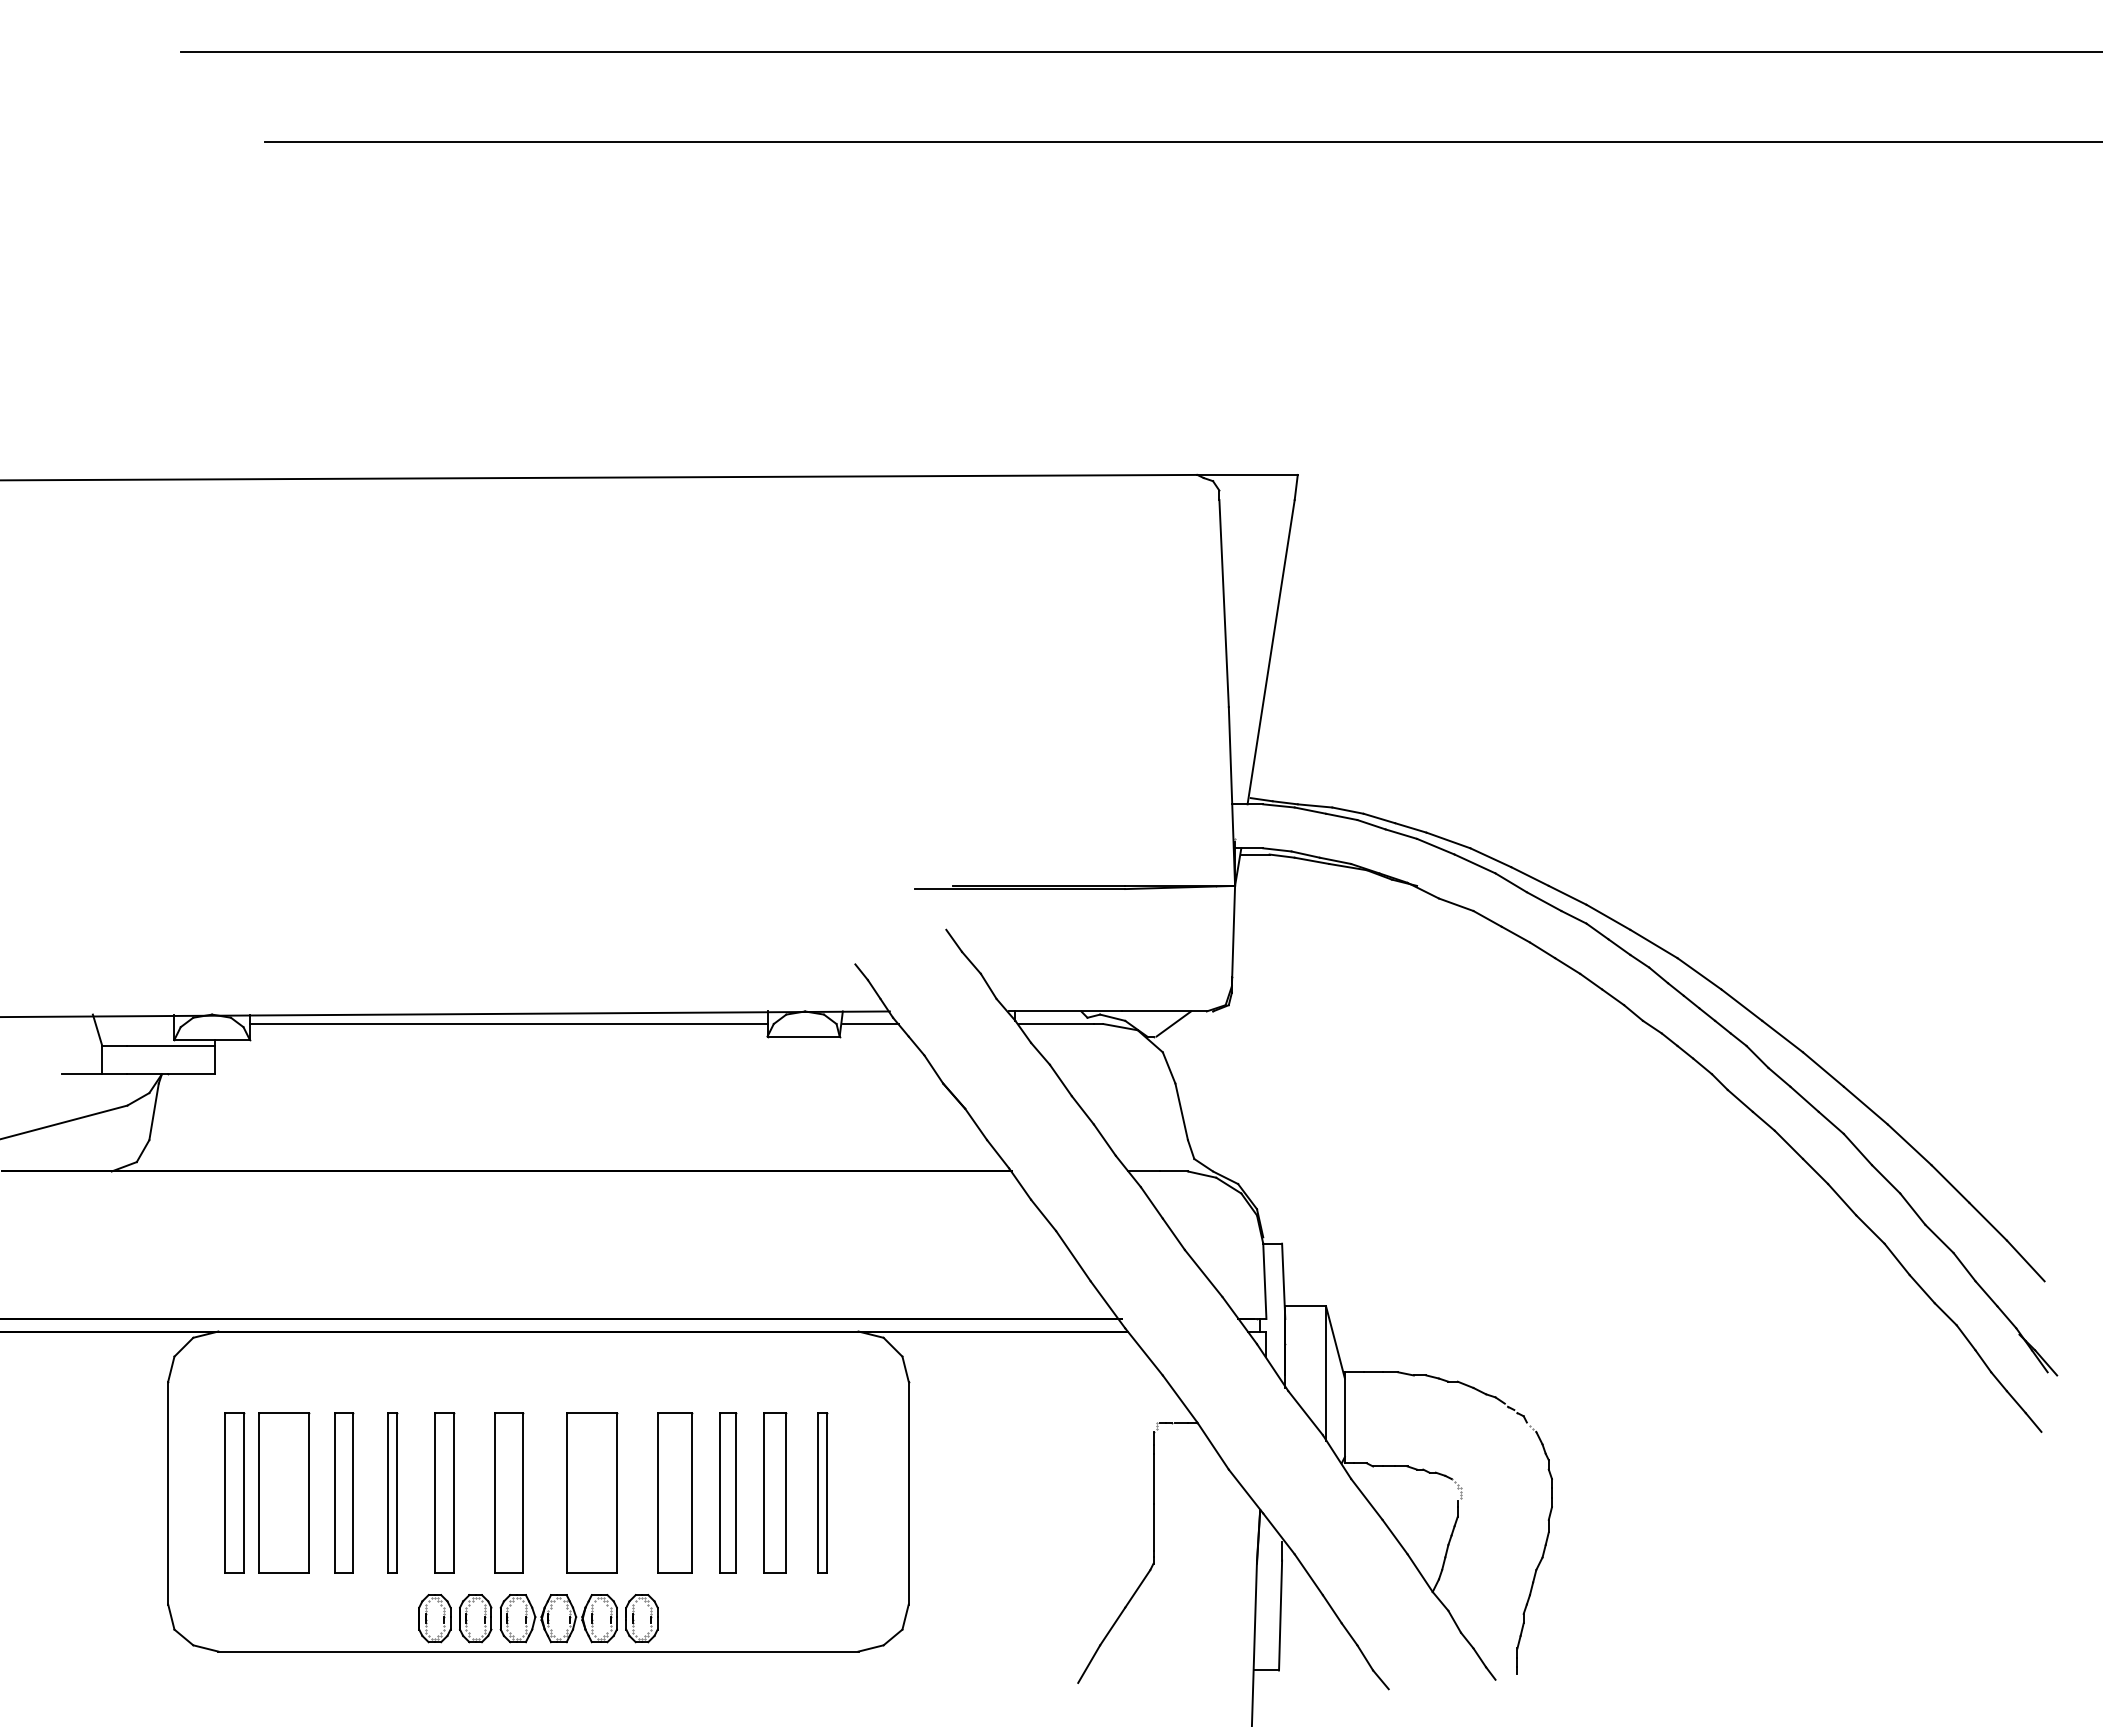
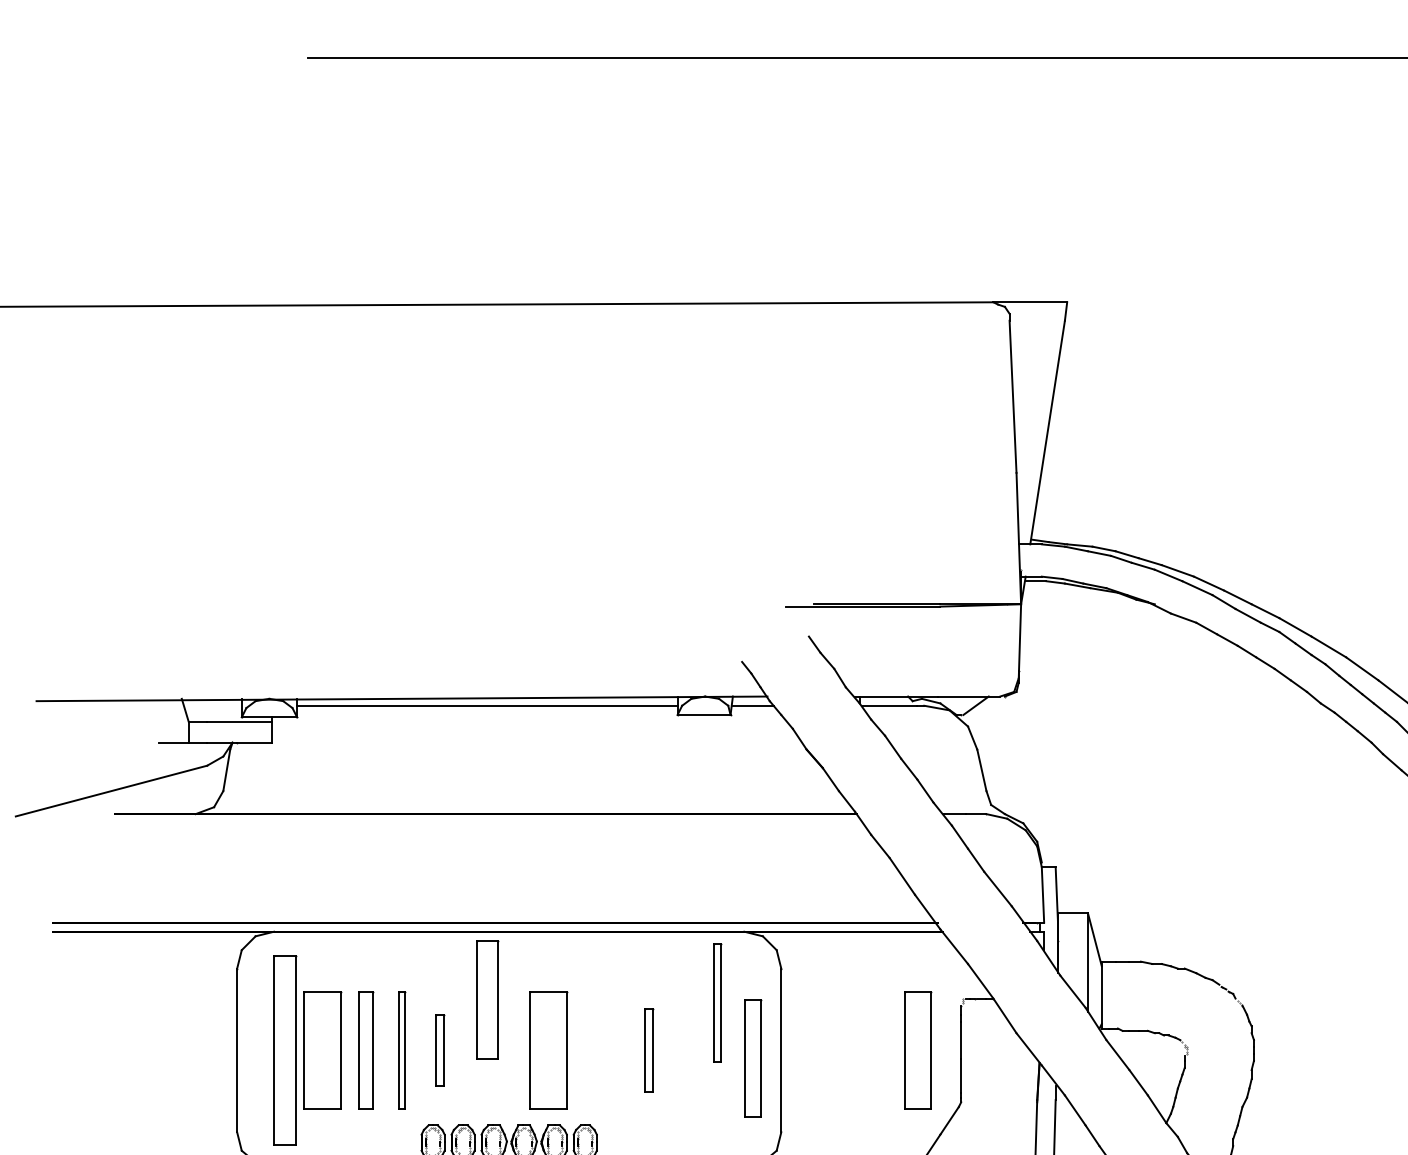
part: (234, 1492) -> (285, 1050), size x1.6
part: (444, 1492) -> (440, 1050), size x0.6
part: (509, 1492) -> (487, 999), moved
part: (675, 1492) -> (918, 1050), moved
part: (728, 1492) -> (648, 1050), size x0.7
part: (775, 1492) -> (753, 1058), moved
part: (822, 1492) -> (717, 1002), moved

